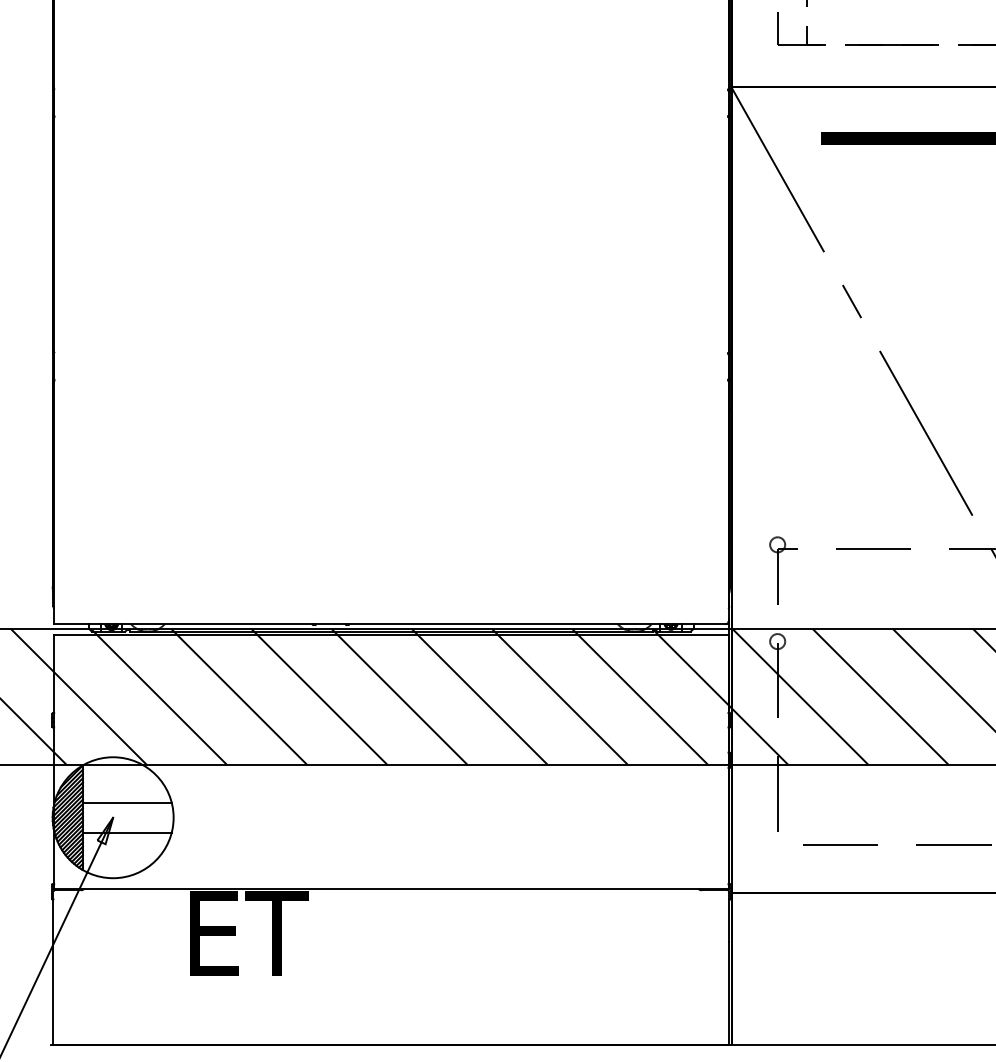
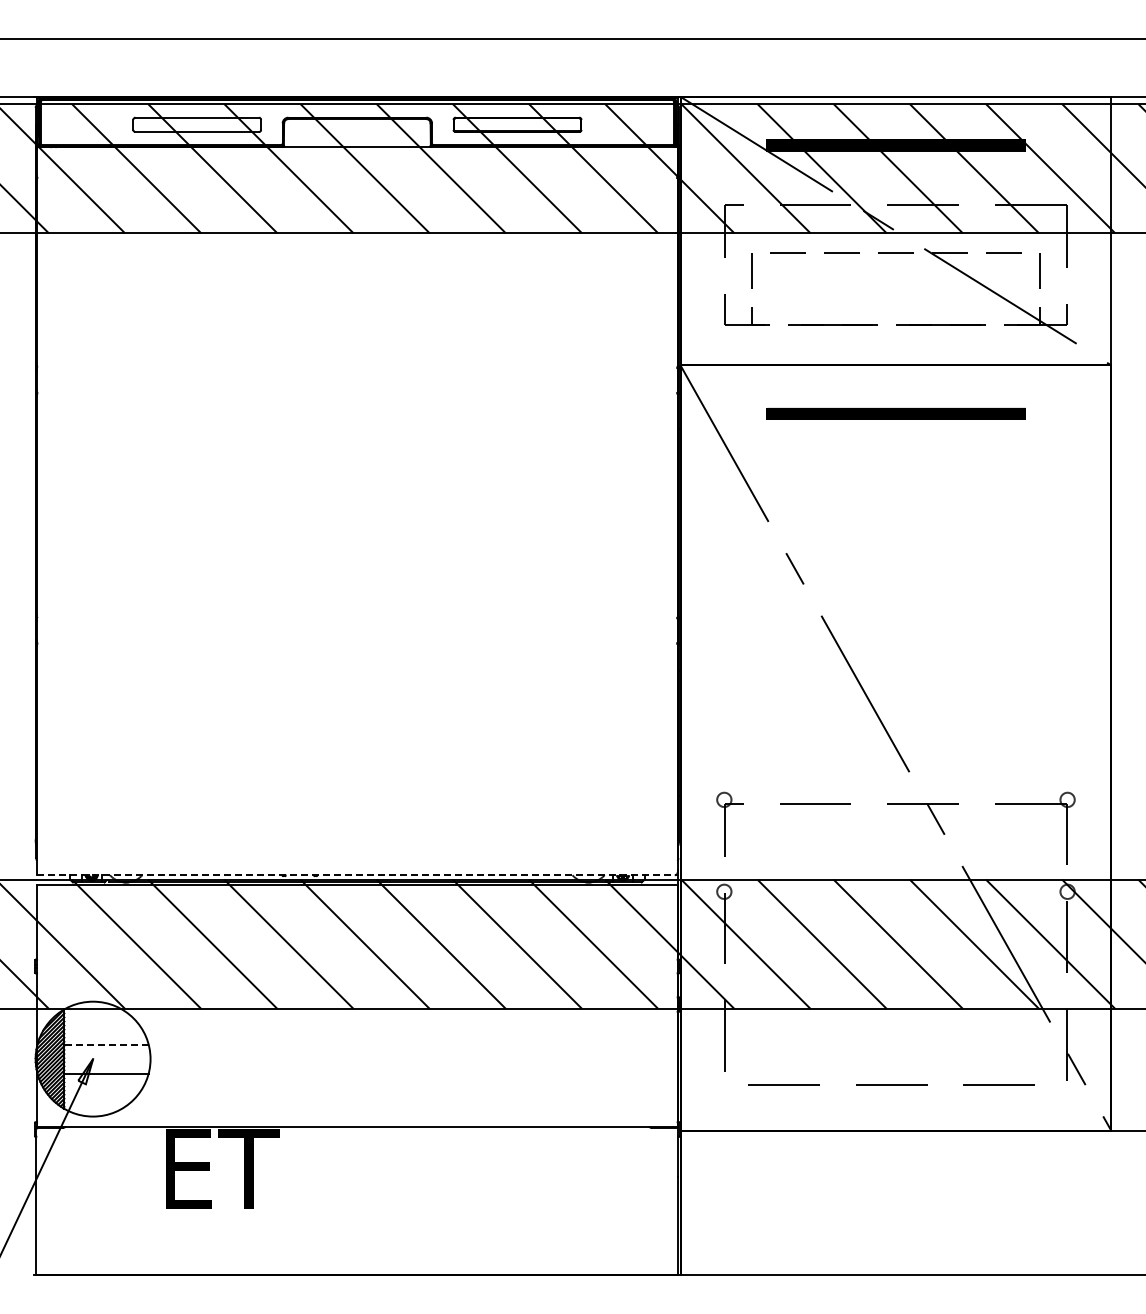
line: (391, 624) -> (357, 875), solid -> dashed
line: (127, 802) -> (106, 1044), solid -> dashed

